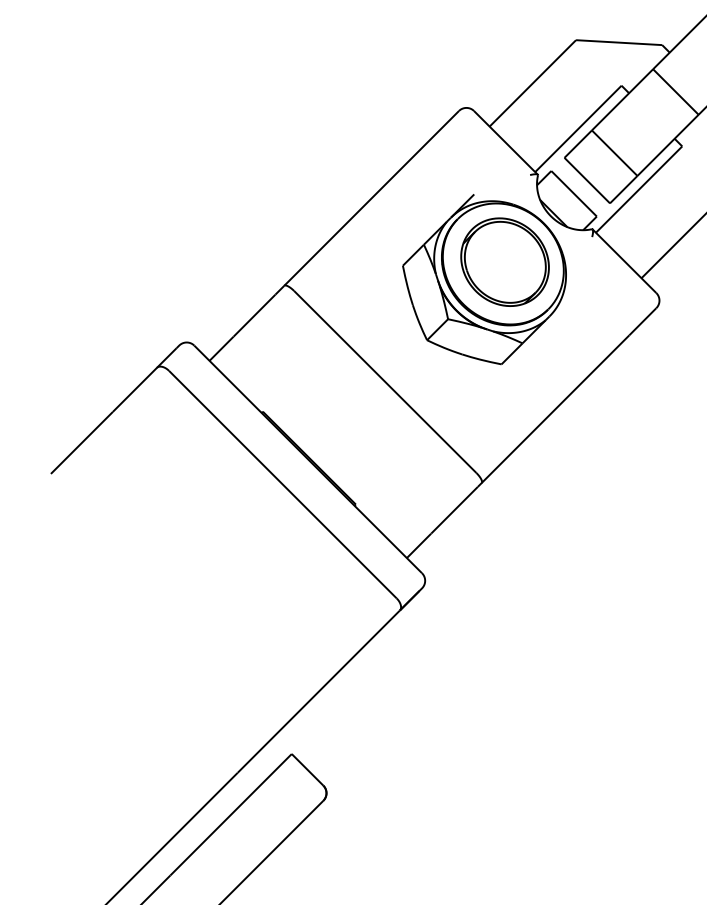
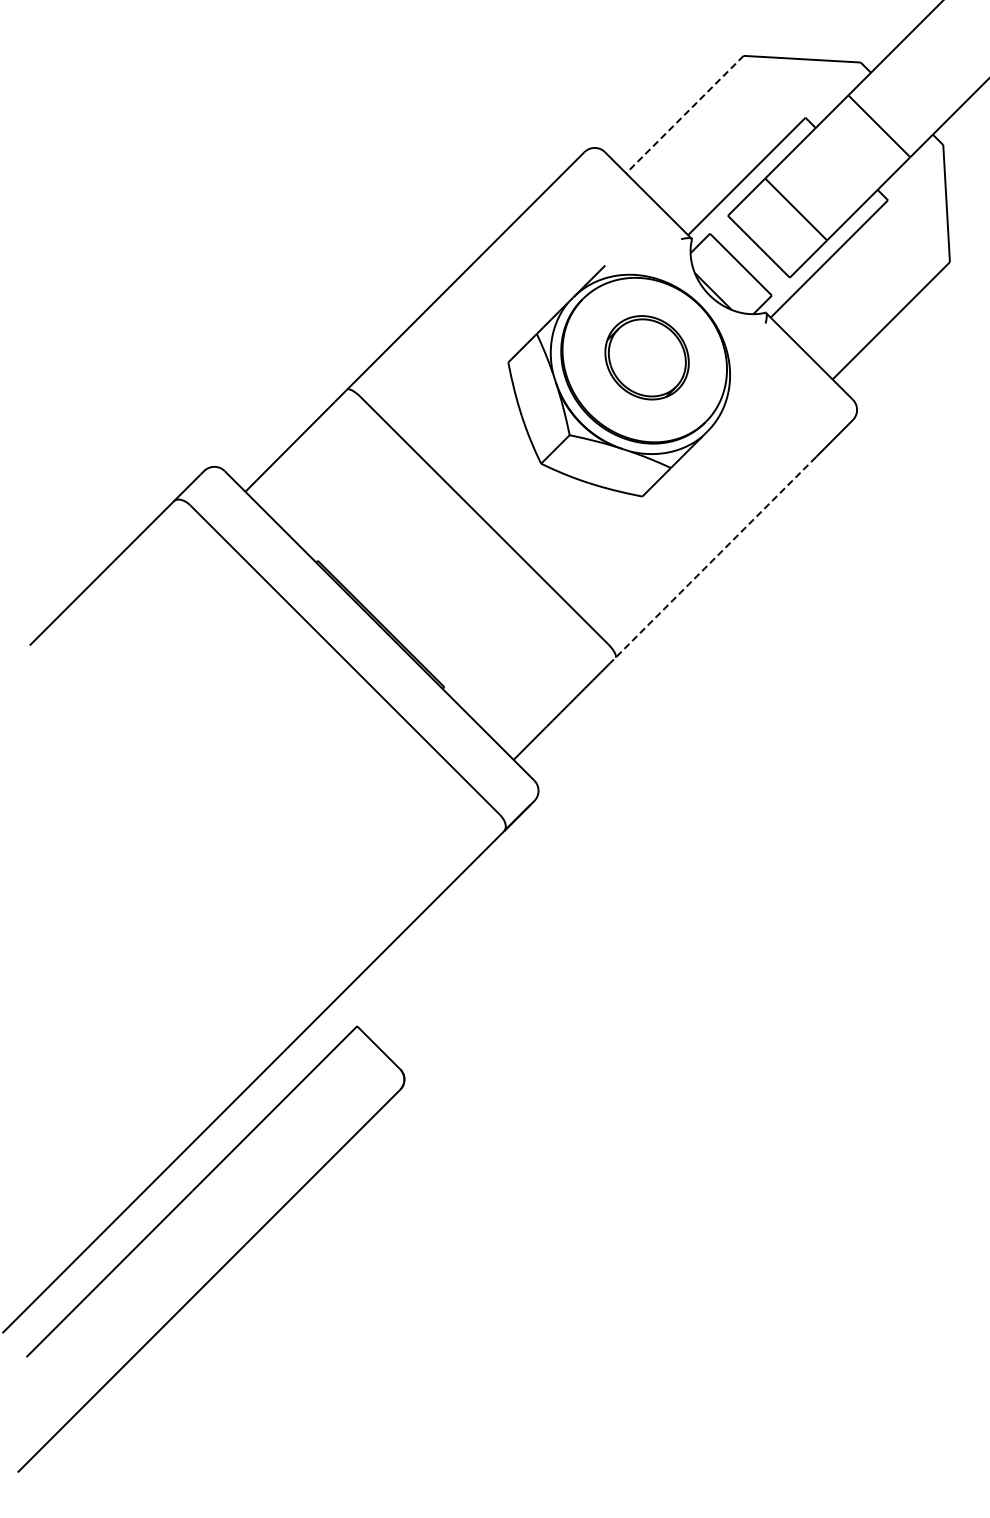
line: (532, 83) -> (684, 114), solid -> dashed
part: (504, 262) -> (646, 357), size x0.7
line: (553, 411) -> (713, 560), solid -> dashed

